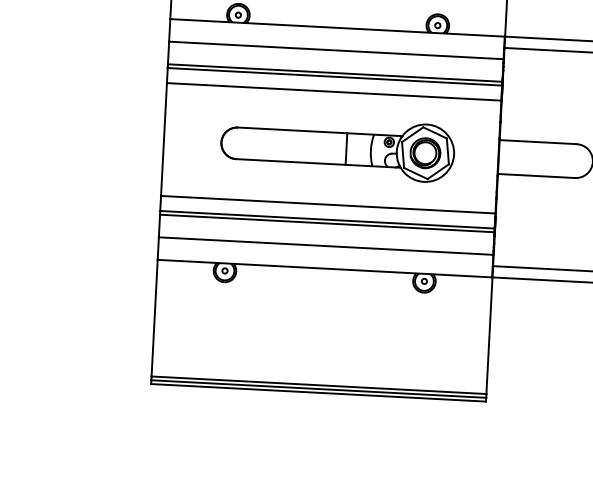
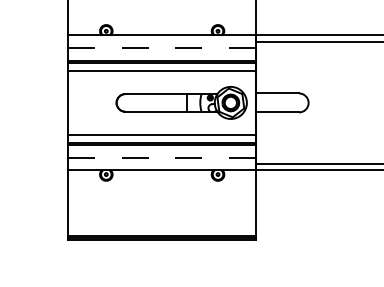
line: (337, 51) -> (162, 48), solid -> dashed
part: (337, 147) -> (181, 102), moved
line: (326, 245) -> (162, 157), solid -> dashed

